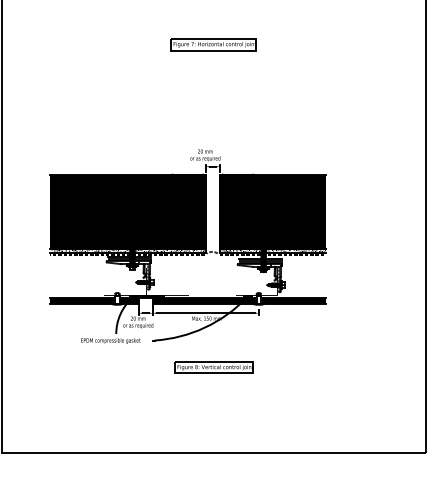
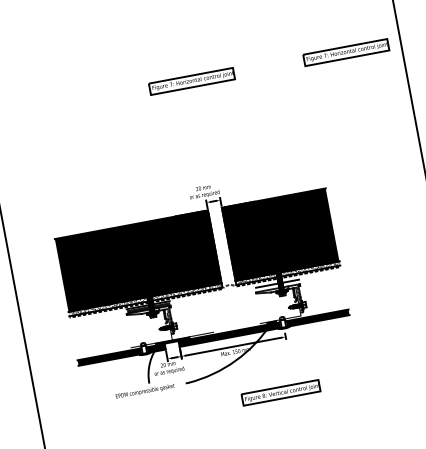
part: (370, 44) -> (346, 52), added
fill: (260, 261) -> (277, 285), removed
part: (213, 367) -> (280, 393), moved

